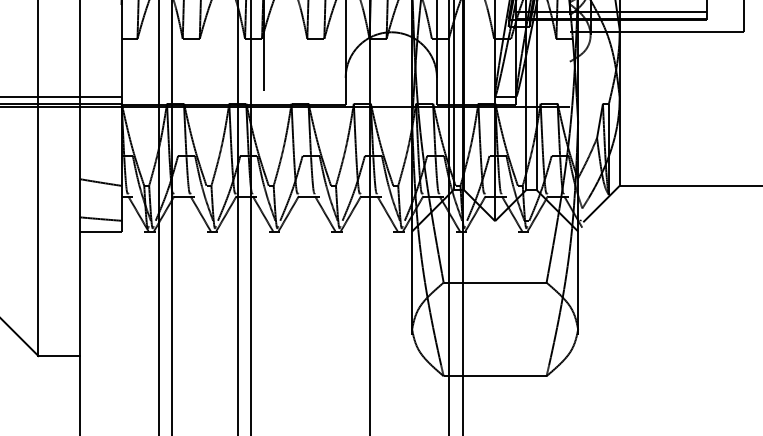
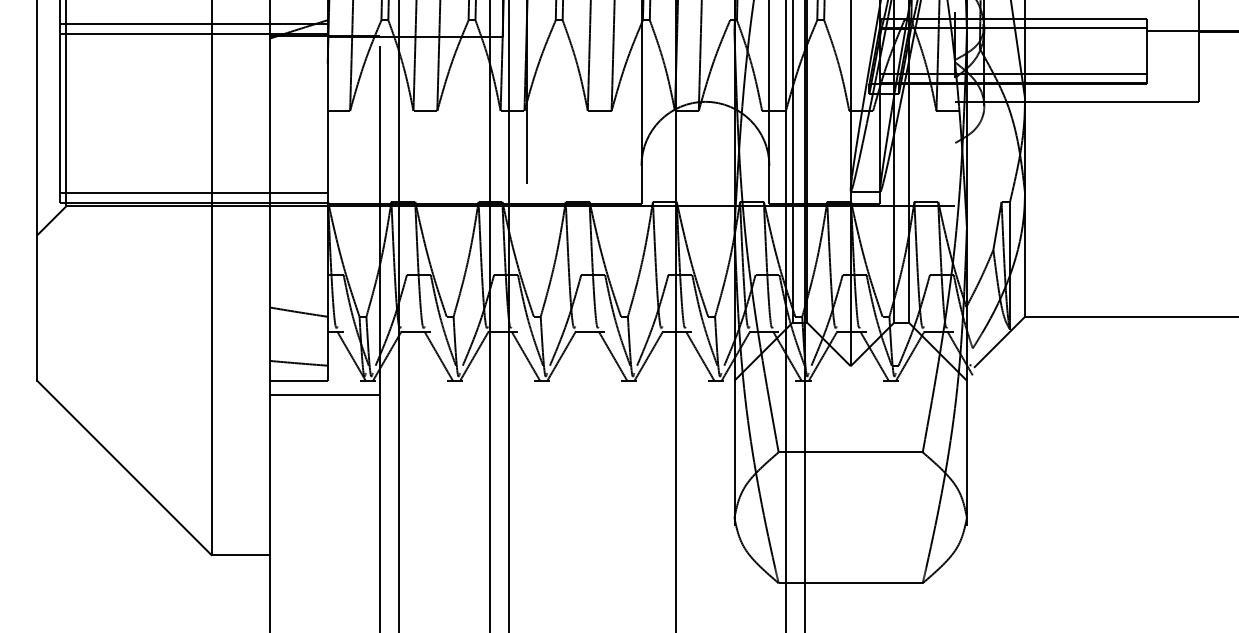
line: (119, 241) -> (324, 394), added

